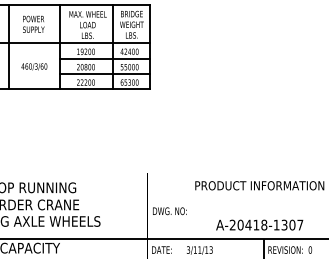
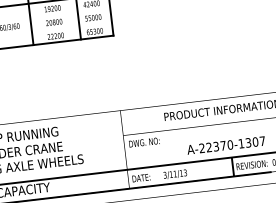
line: (104, 58) -> (69, 12), removed
line: (104, 74) -> (71, 27), removed
text: (252, 224) -> (219, 145), A-20418-1307 -> A-22370-1307

